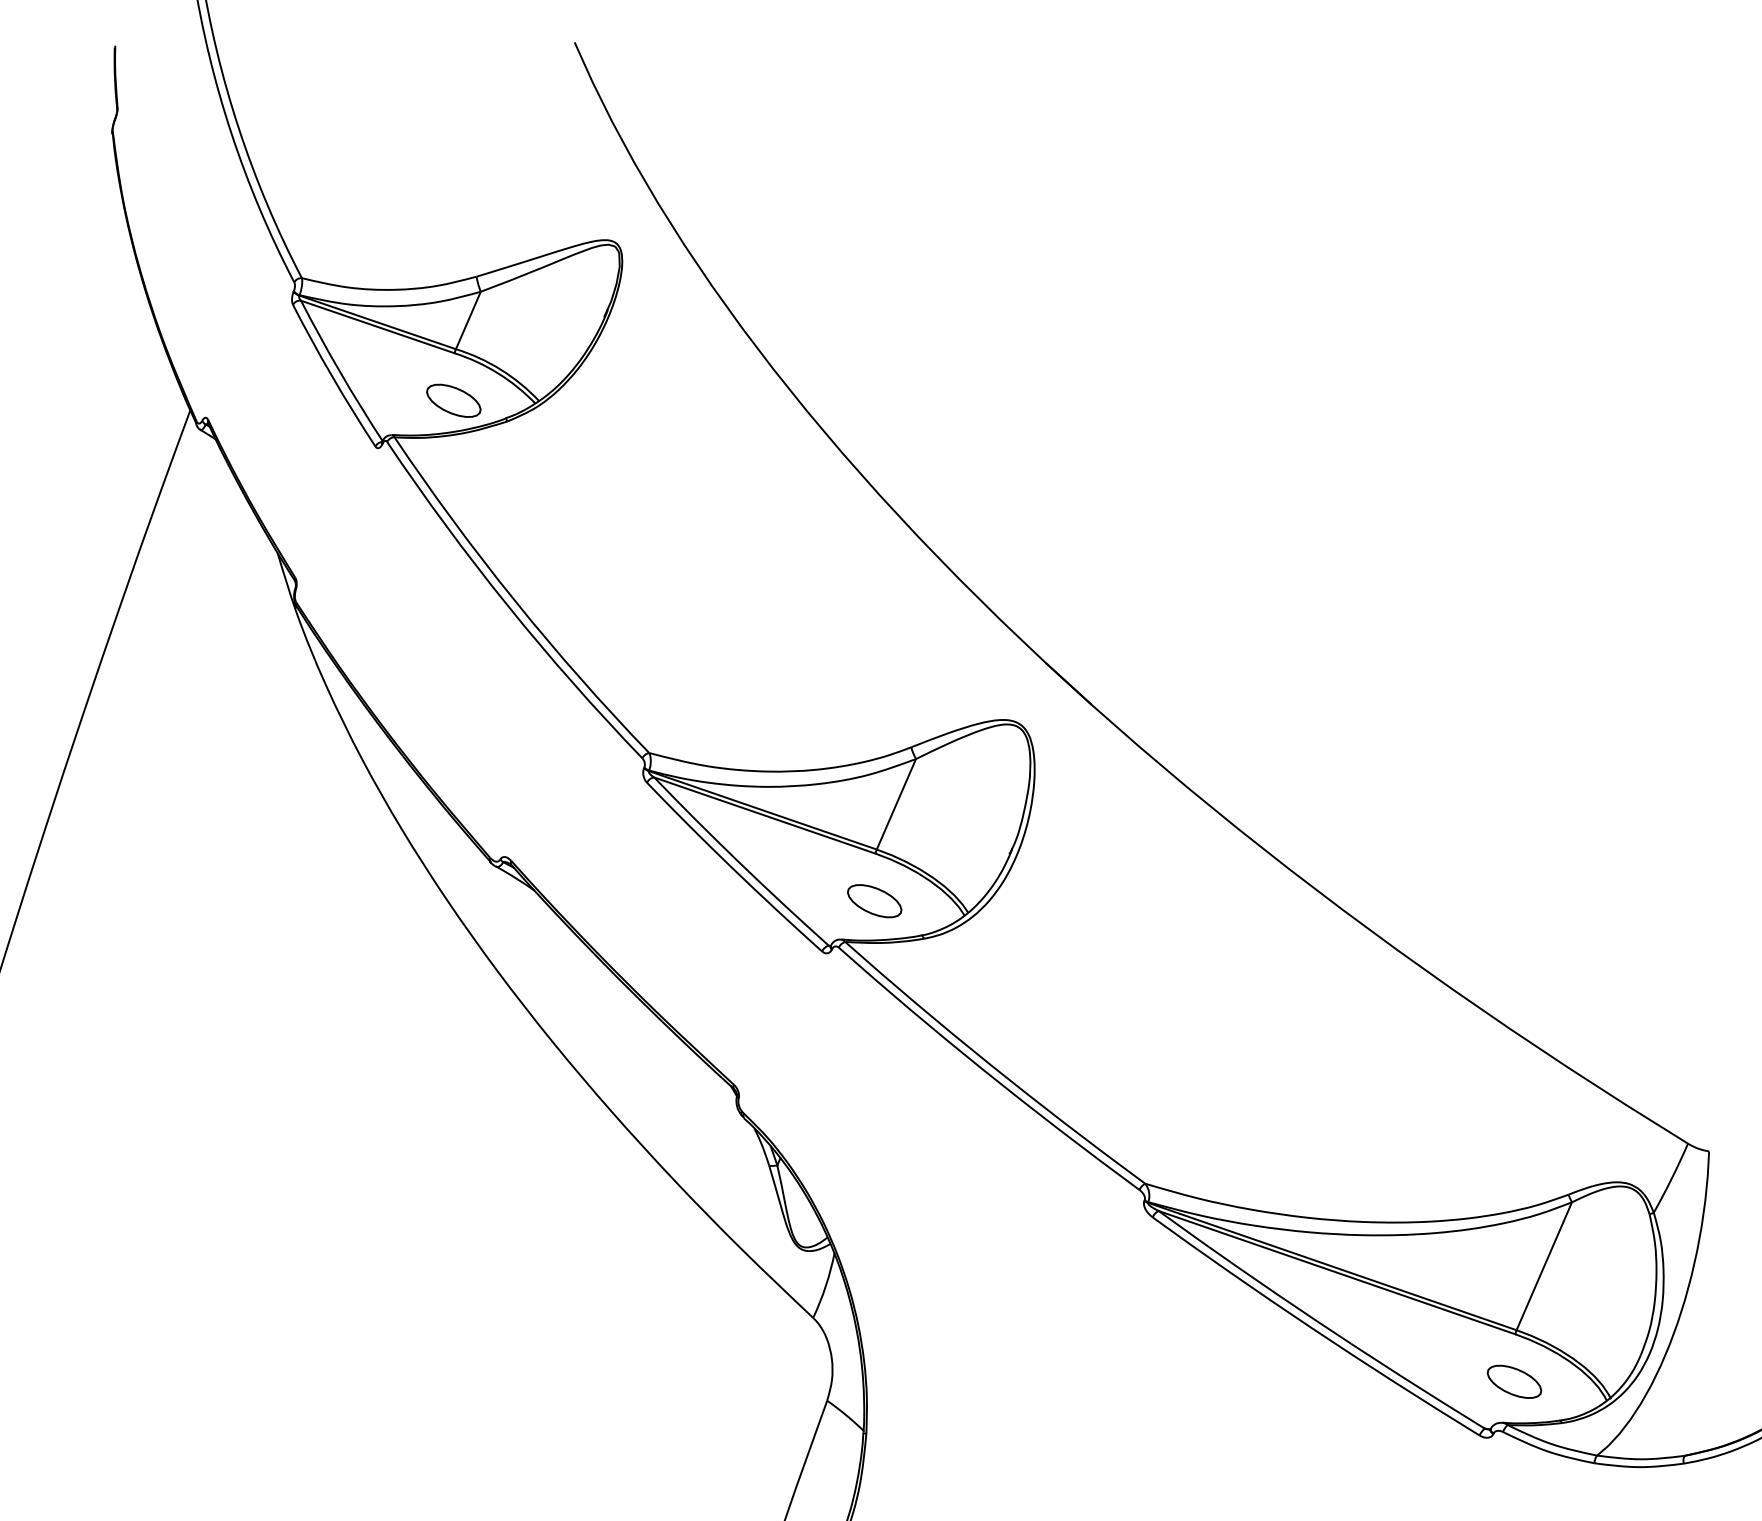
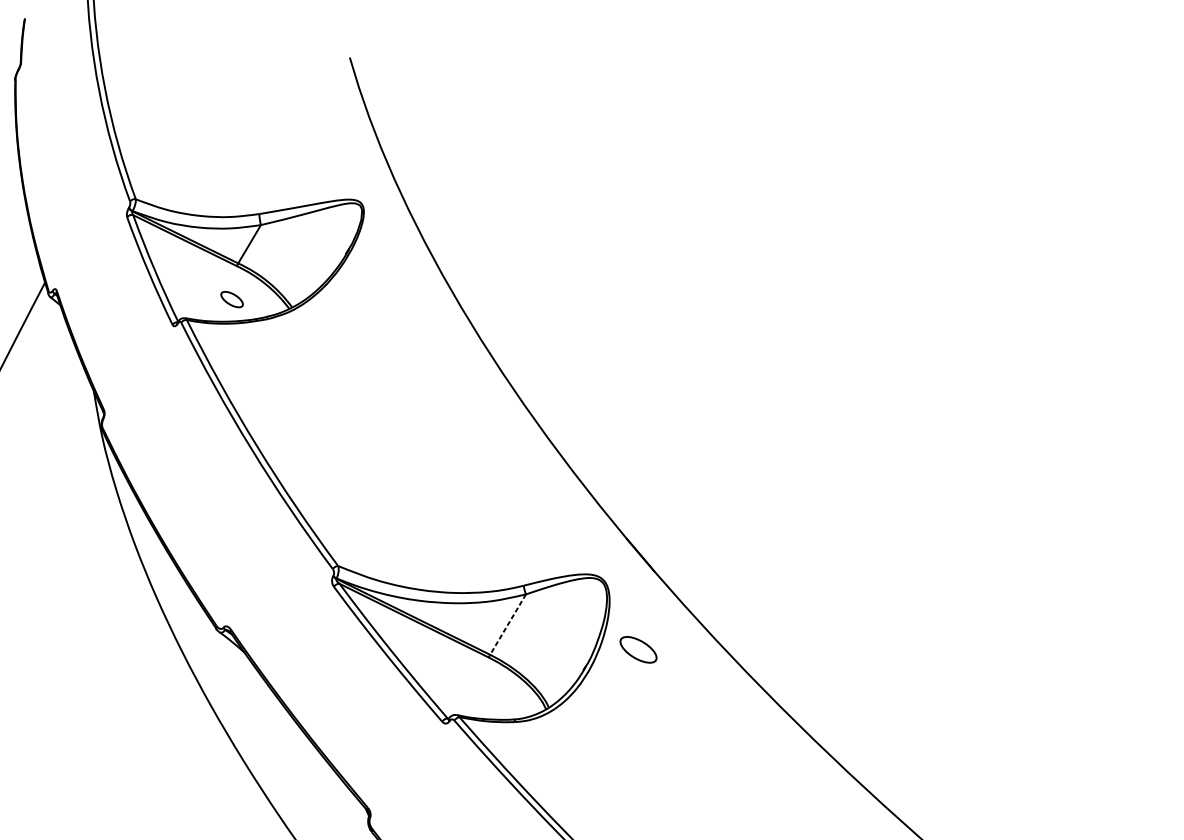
part: (453, 400) -> (231, 299), size x0.6
line: (896, 804) -> (508, 624), solid -> dashed
part: (874, 901) -> (638, 650), moved

